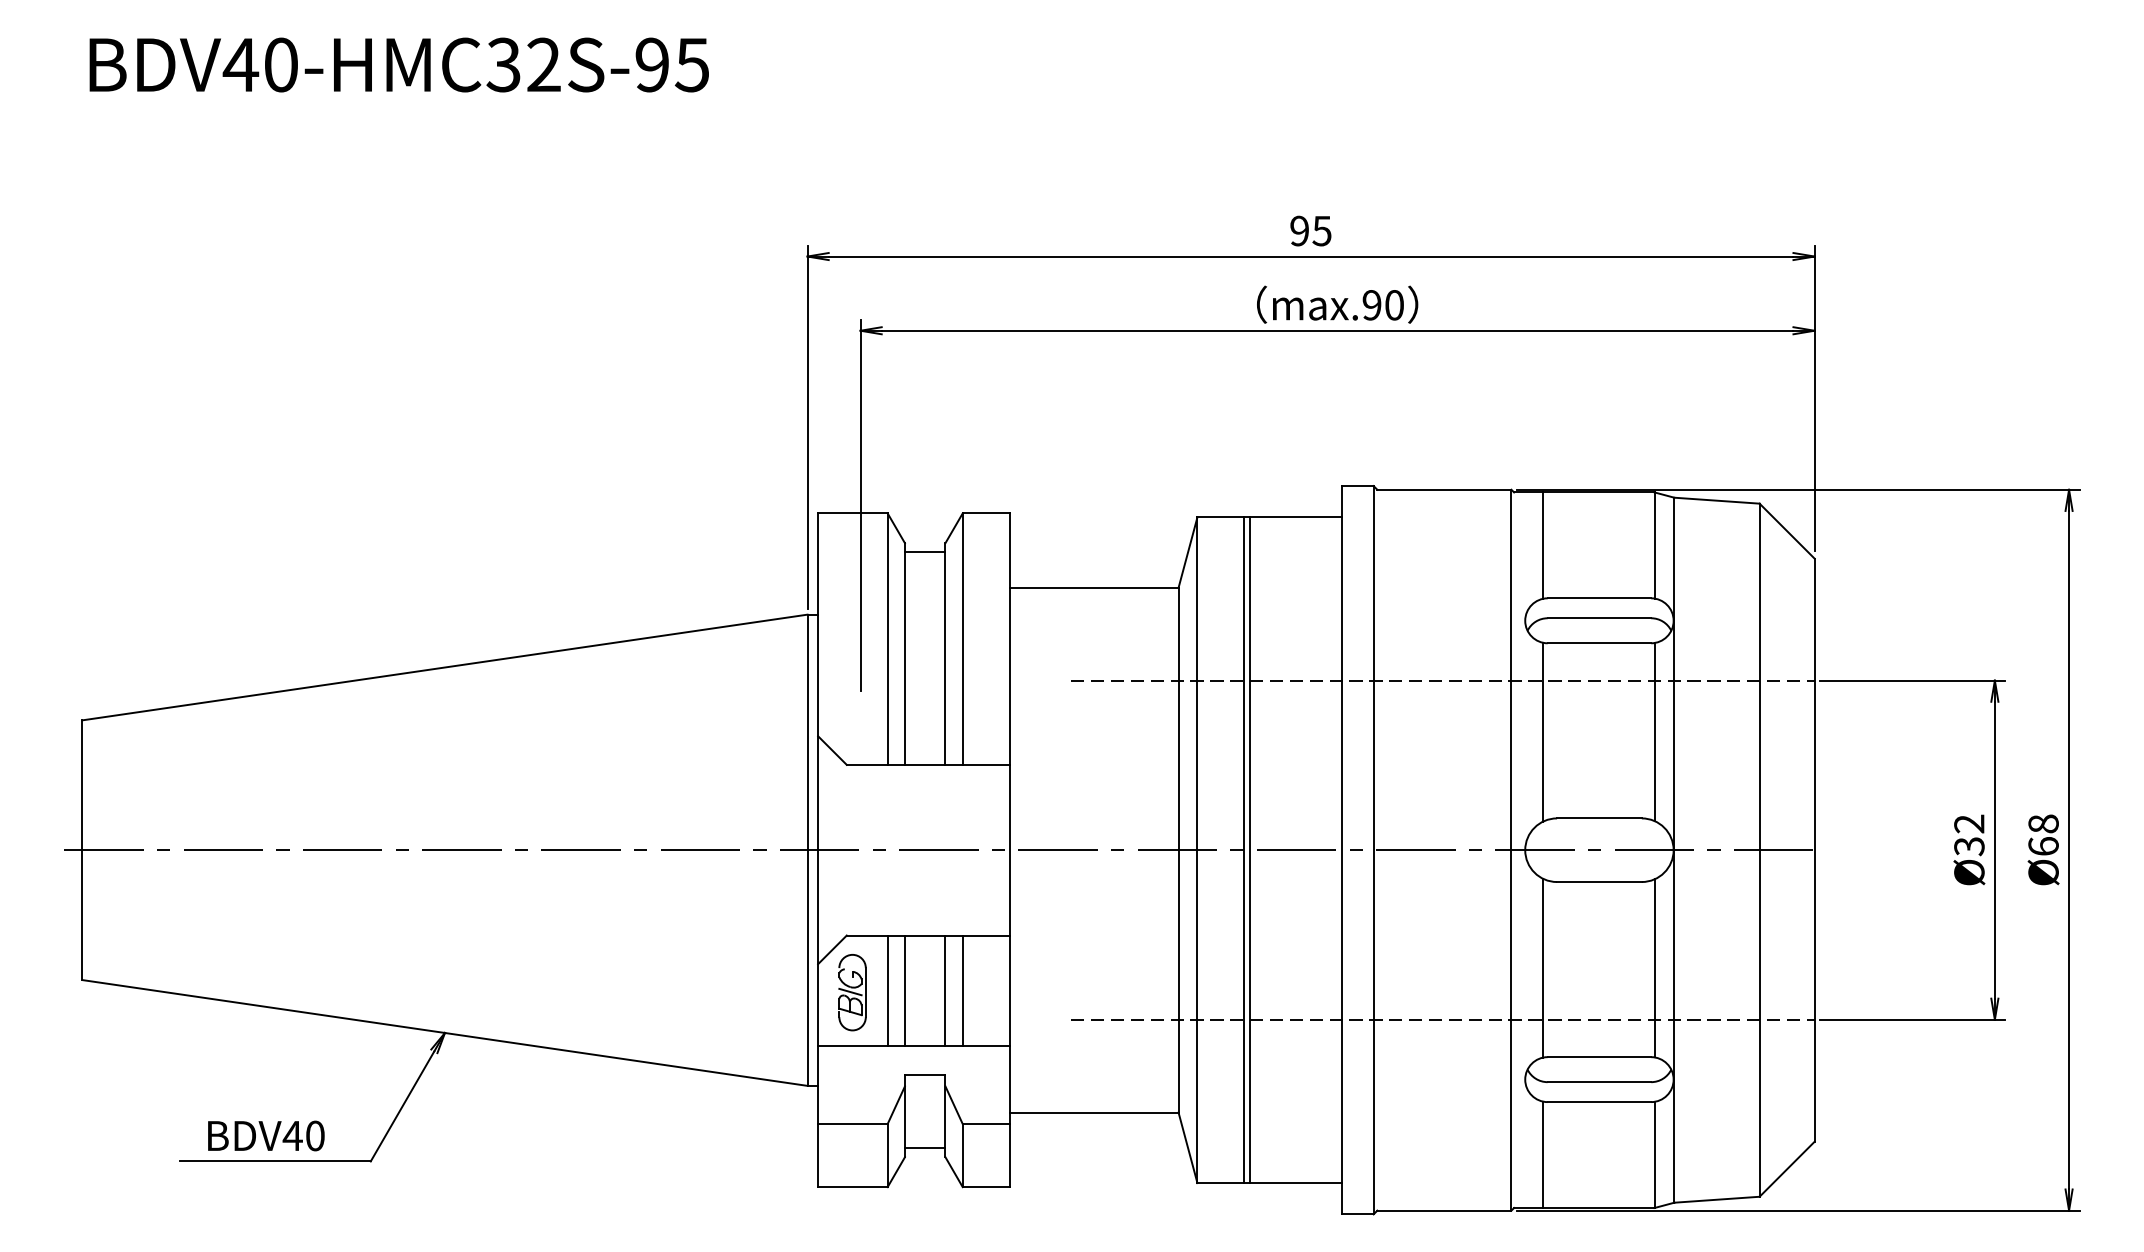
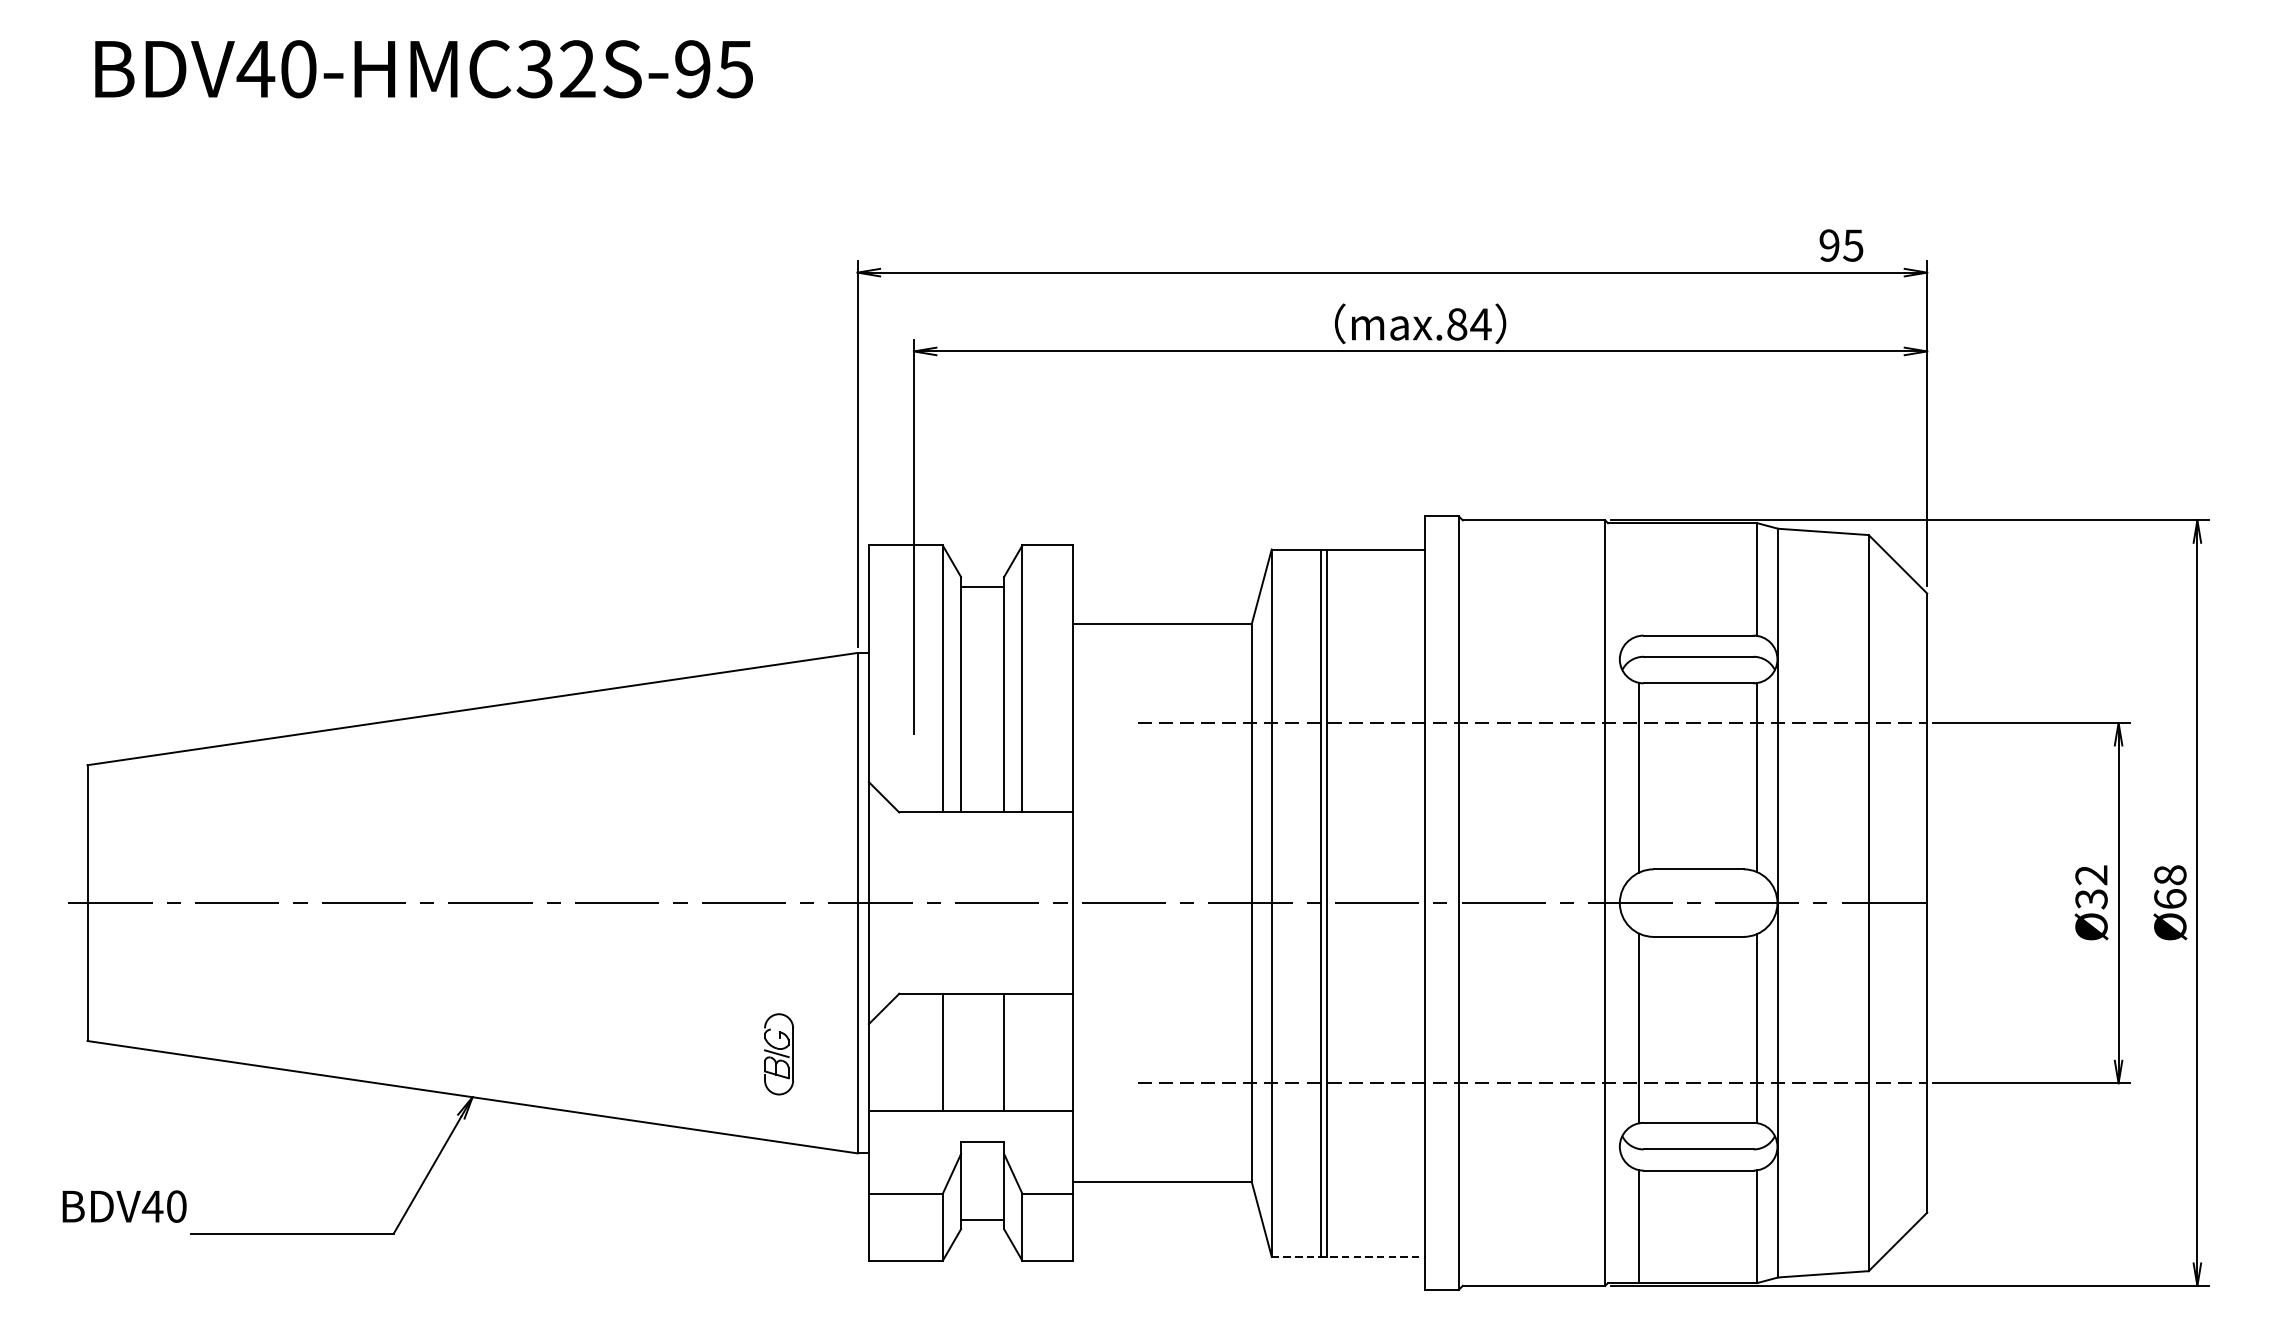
text: (1310, 230) -> (1841, 244), moved
text: (1383, 305) -> (1469, 324), max.90 -> max.84
line: (1543, 545) -> (1639, 579), removed
line: (904, 990) -> (960, 1052), removed
line: (962, 990) -> (1022, 1052), removed
part: (852, 992) -> (779, 1054), moved
text: (266, 1135) -> (124, 1206), moved
line: (1270, 1183) -> (1349, 1257), solid -> dashed

